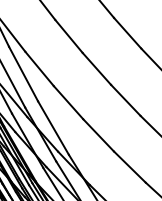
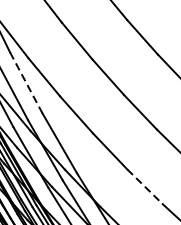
line: (23, 74) -> (26, 83), solid -> dashed
line: (130, 167) -> (145, 187), solid -> dashed

